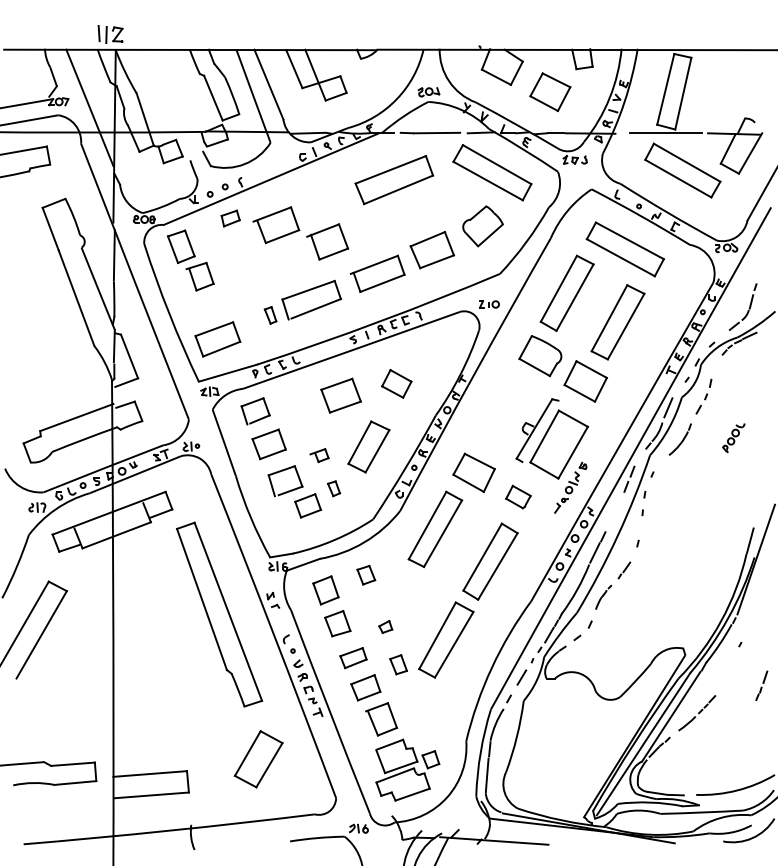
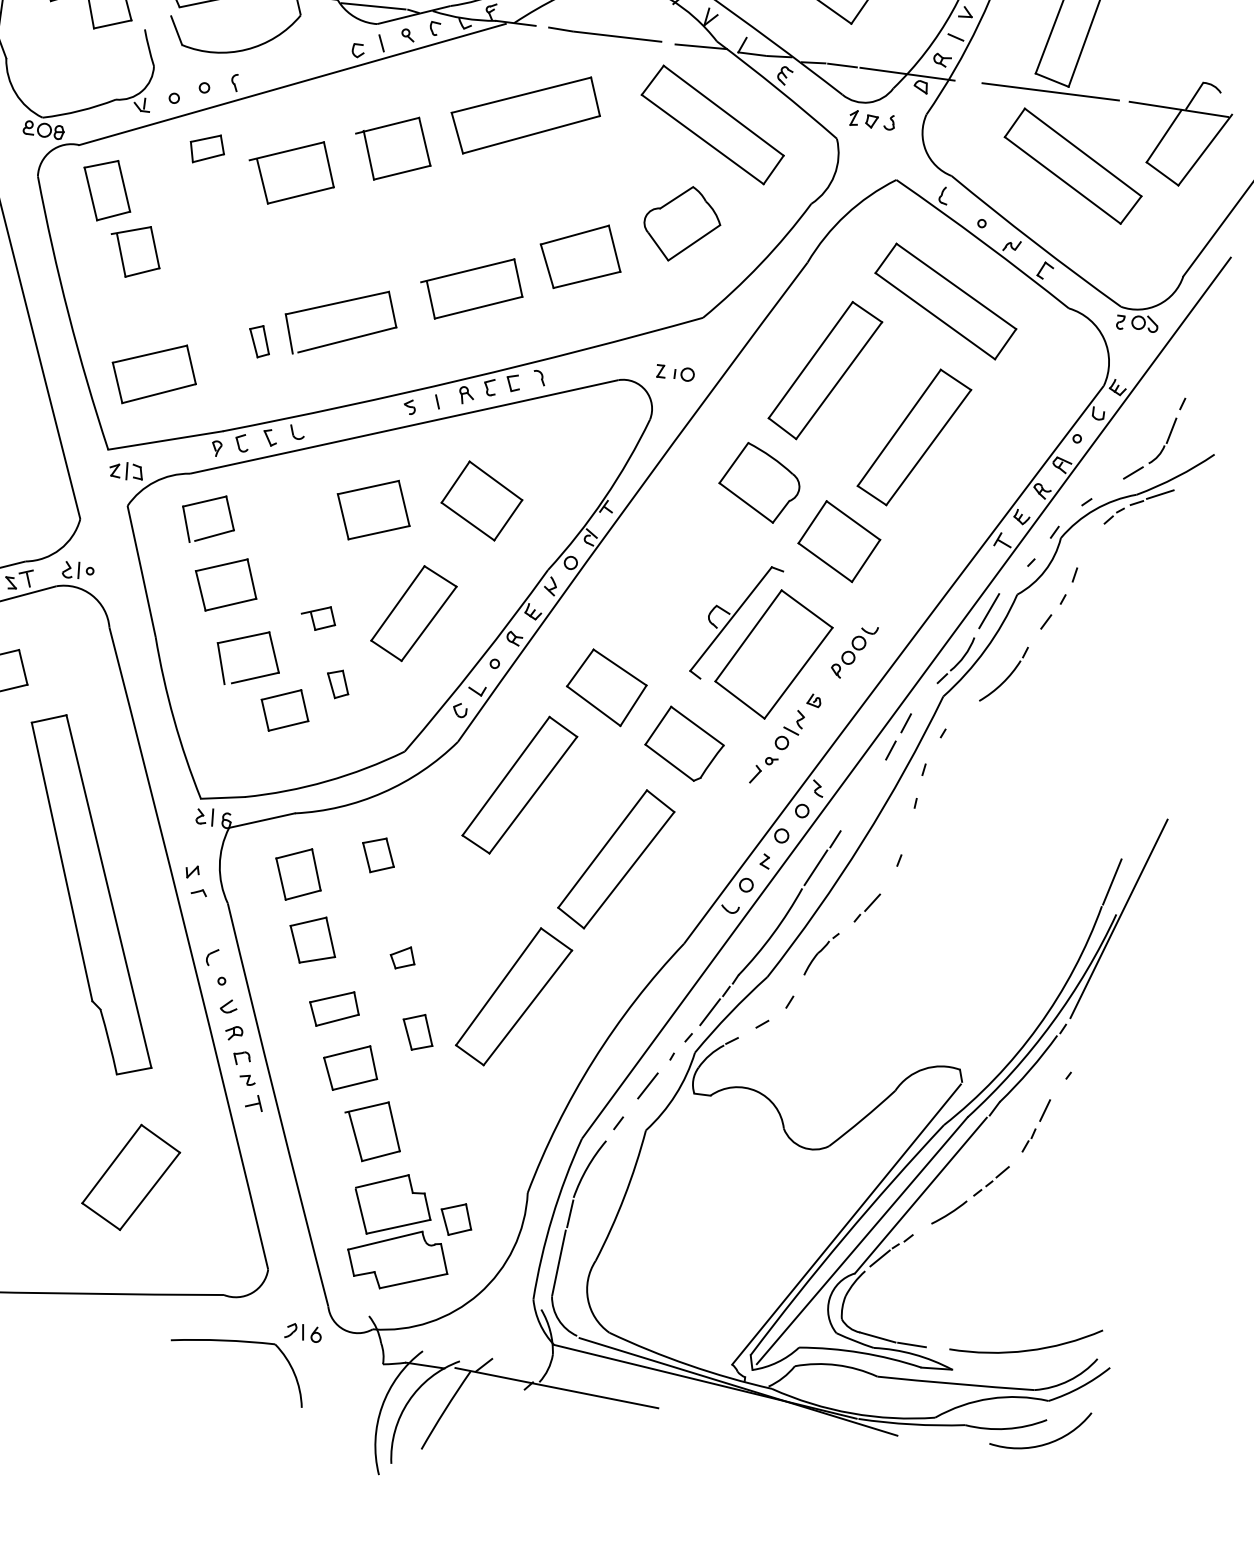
part: (327, 241) -> (393, 147), moved
part: (396, 383) -> (481, 500), size x1.43
part: (733, 438) -> (853, 652), moved
part: (518, 496) -> (684, 742), size x1.67
part: (761, 685) -> (1035, 1125), moved

